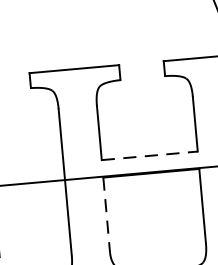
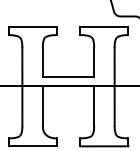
line: (149, 155) -> (68, 76), dashed -> solid
line: (105, 214) -> (42, 105), dashed -> solid

